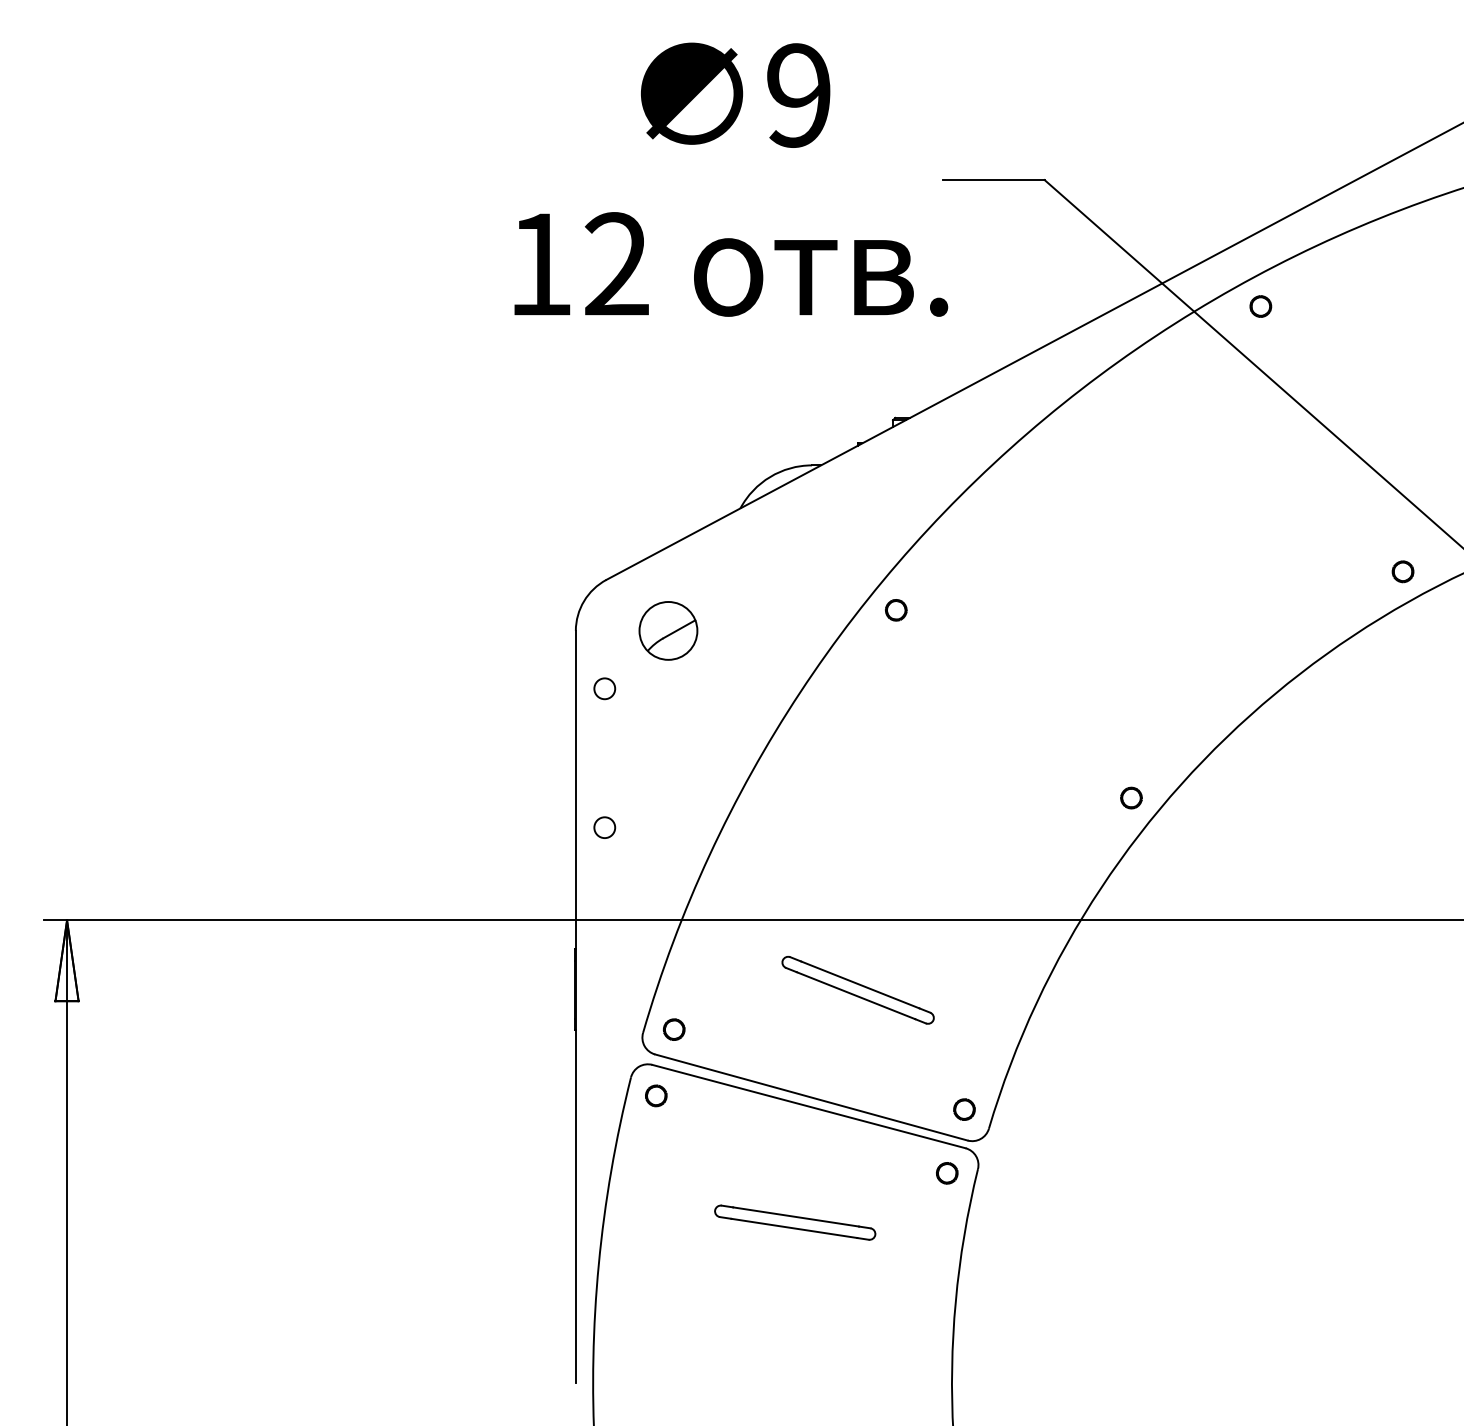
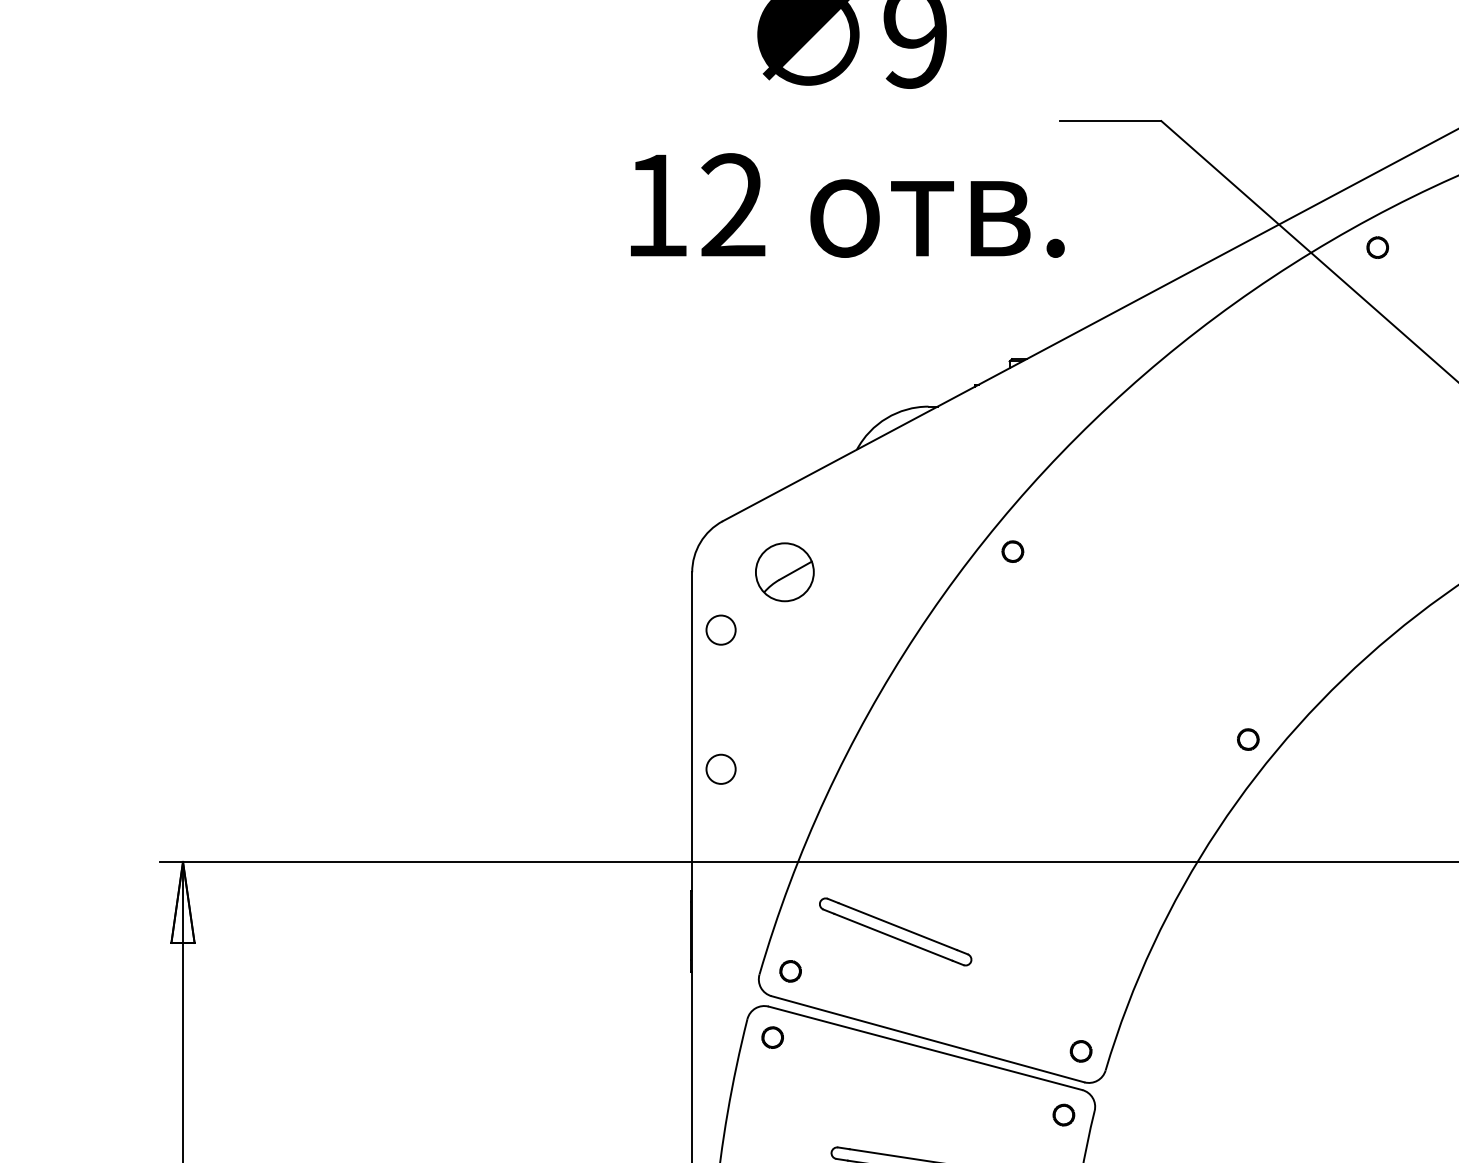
circle: (604, 688) -> (720, 629), size x1.4
circle: (604, 827) -> (720, 769), size x1.4
part: (857, 990) -> (895, 932), moved

